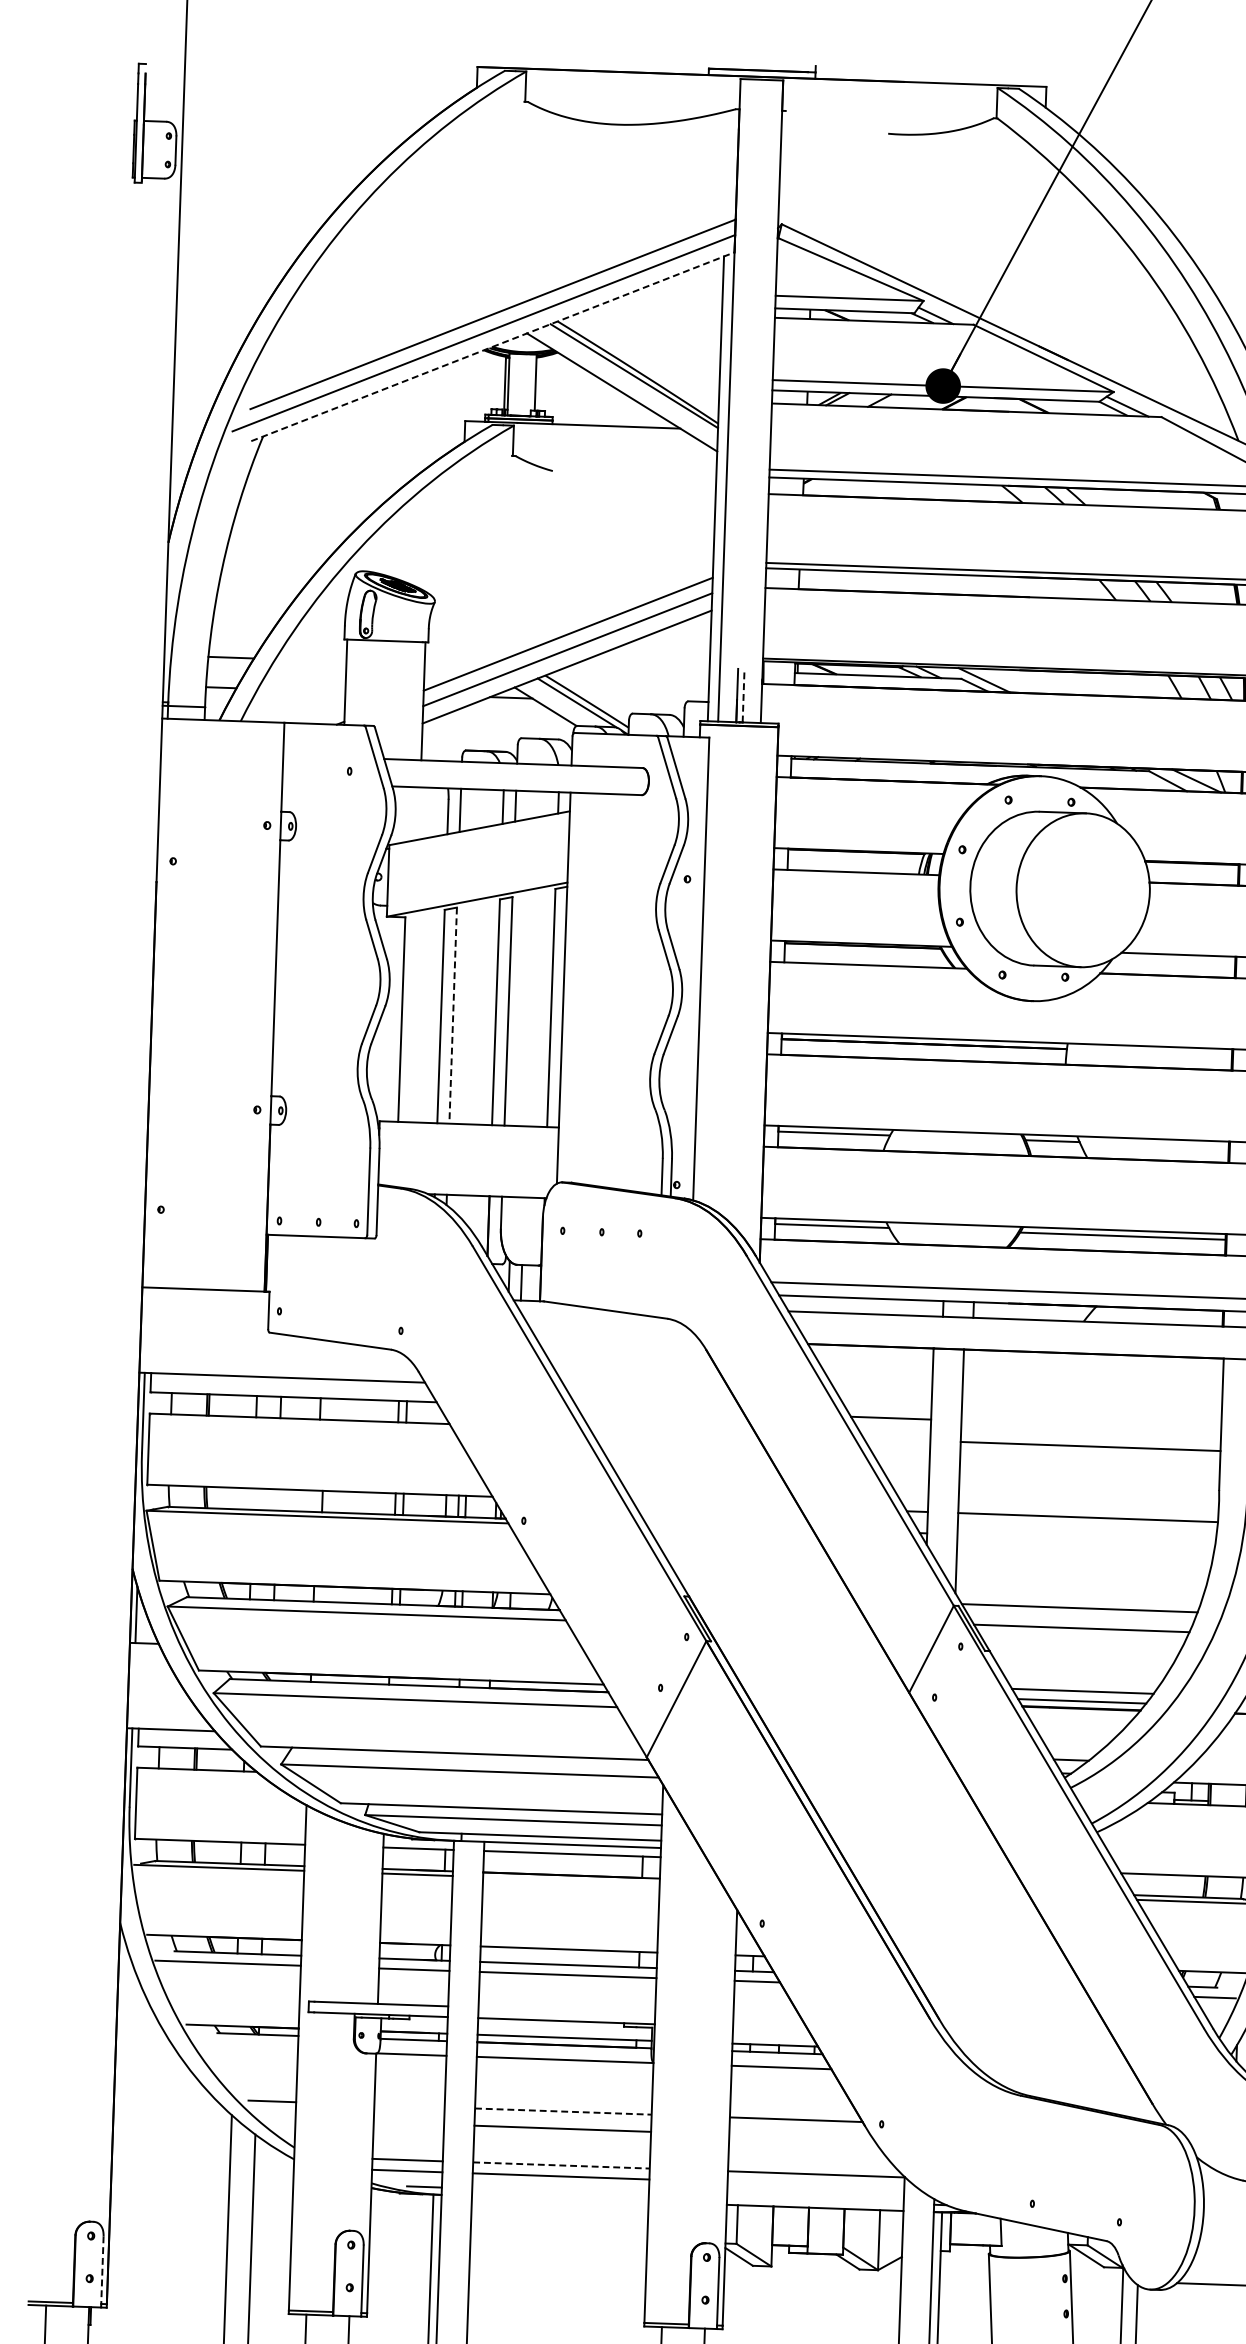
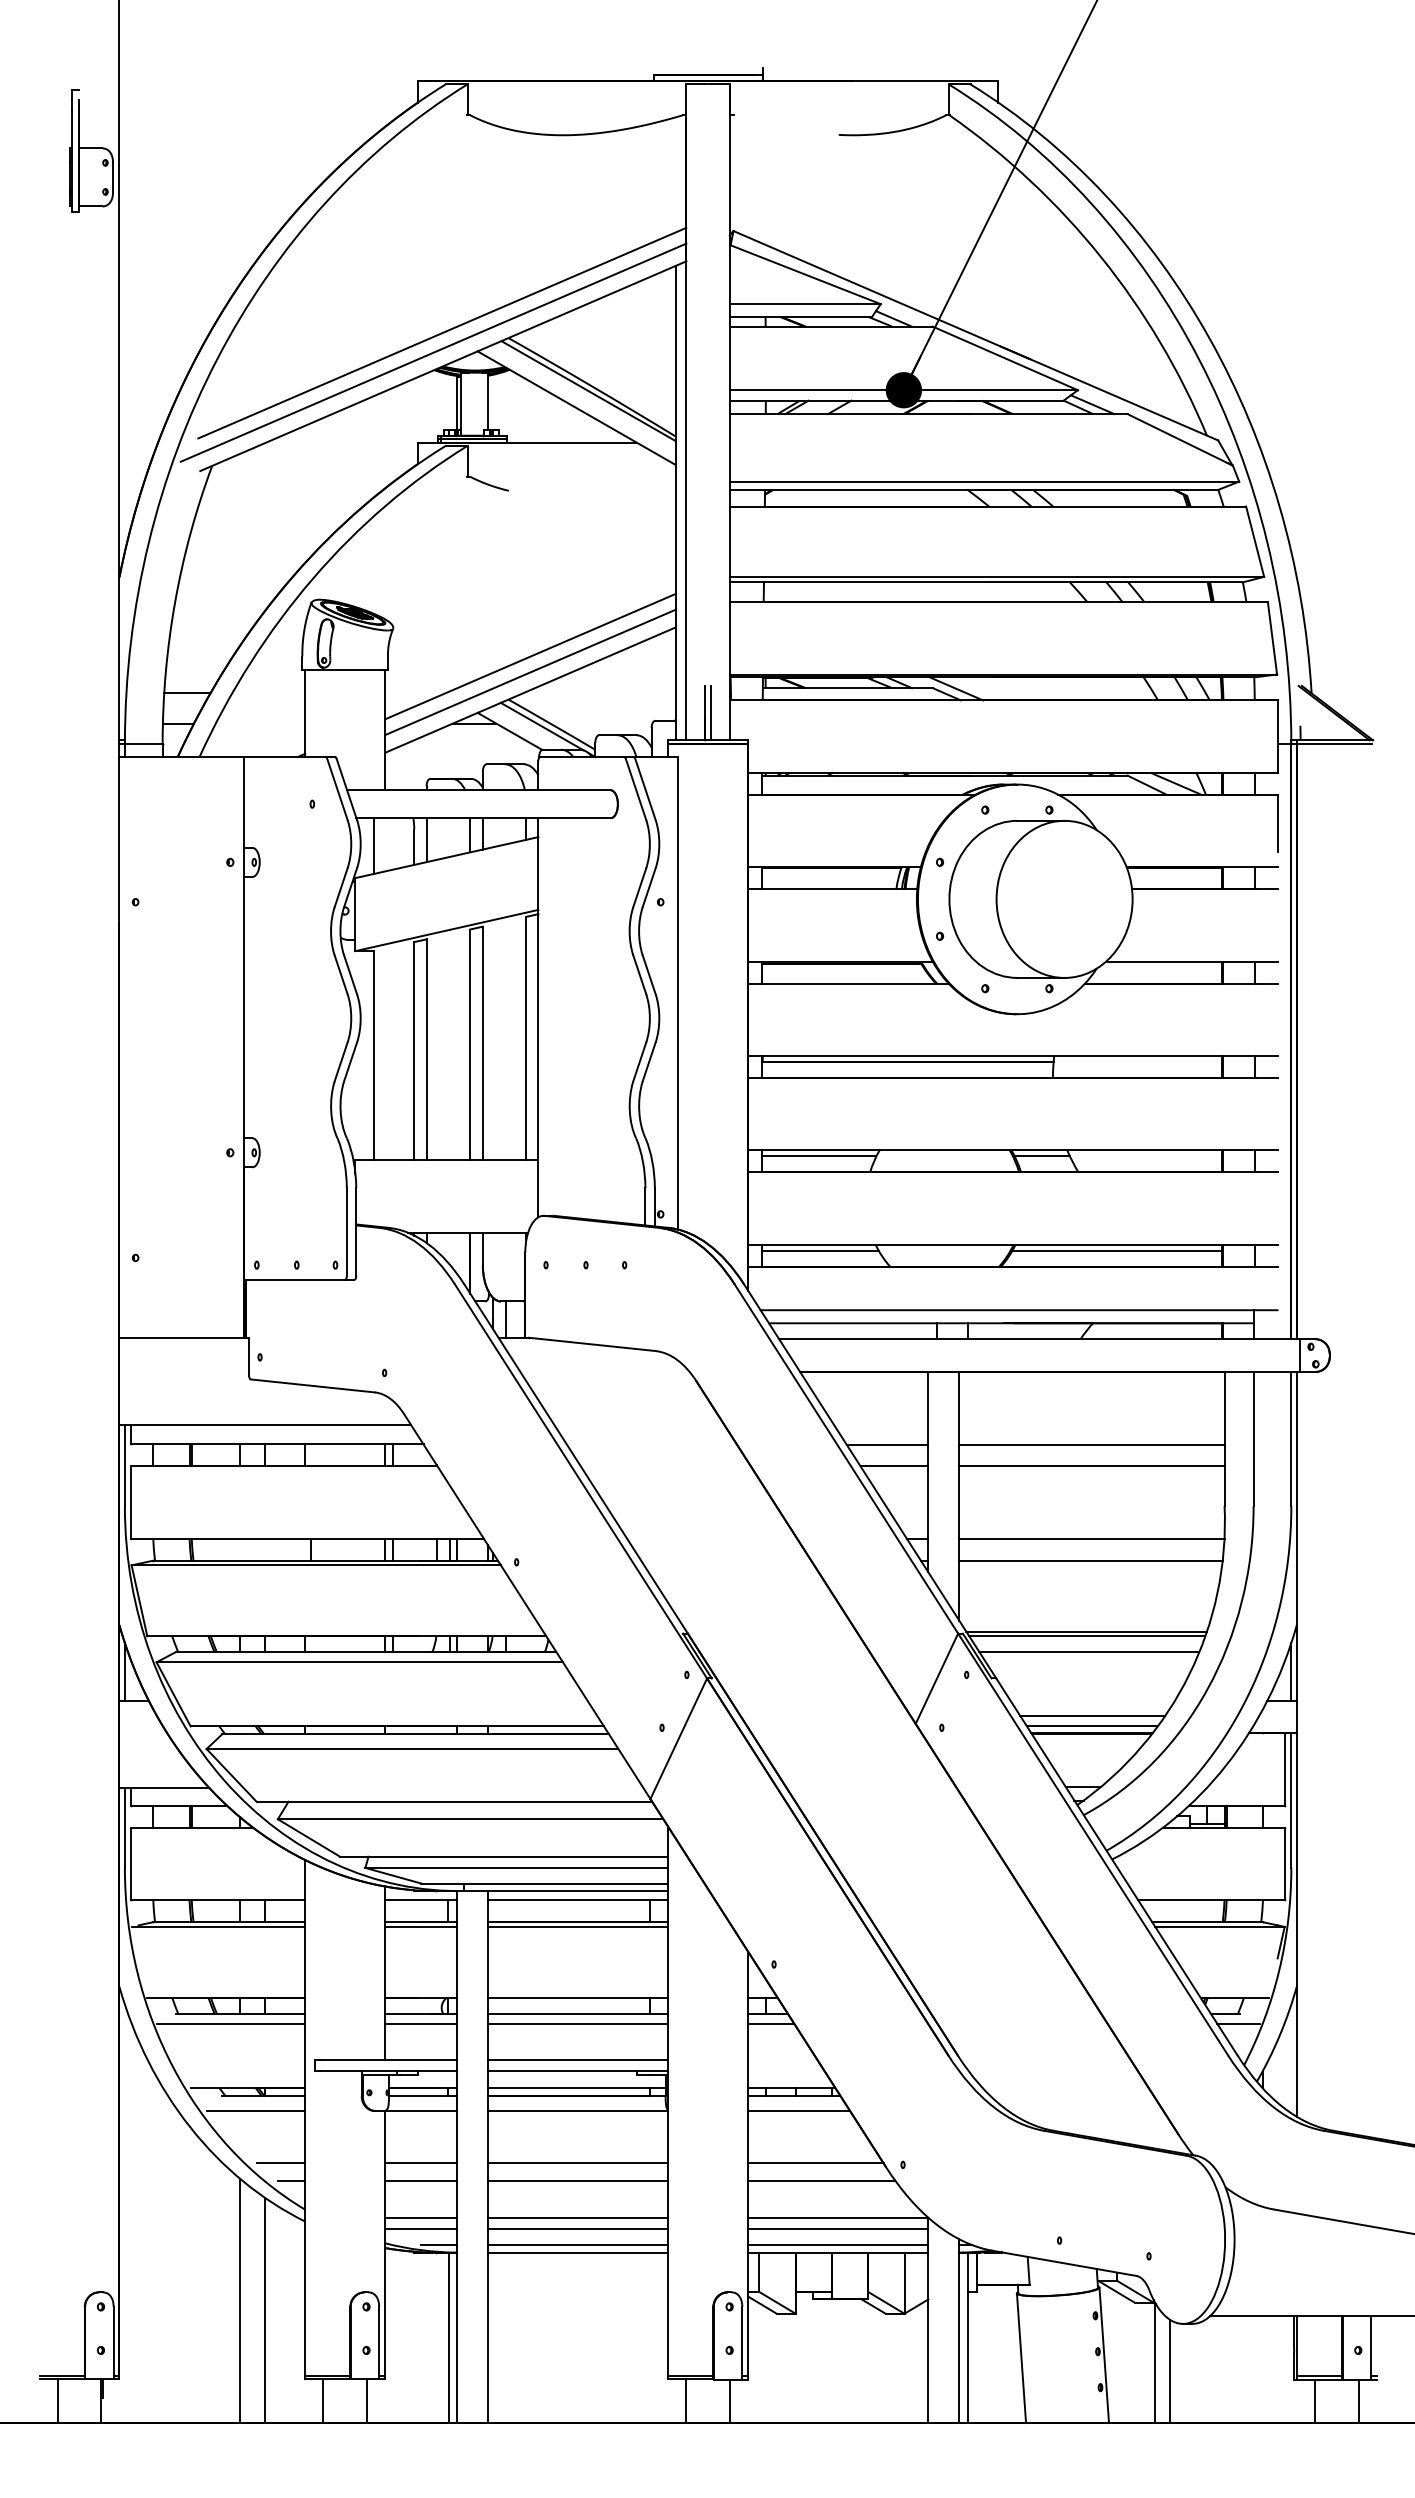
line: (493, 347) -> (443, 366), dashed -> solid
line: (743, 695) -> (711, 712), dashed -> solid
line: (409, 813) -> (374, 845), added
line: (453, 1016) -> (426, 1050), dashed -> solid
line: (1090, 1425) -> (1091, 1444), added
line: (897, 1439) -> (894, 1466), added
line: (1085, 1538) -> (1090, 1560), added
line: (1080, 1613) -> (1087, 1636), added
line: (570, 1879) -> (577, 1926), added
line: (566, 2010) -> (577, 2060), added
line: (249, 2048) -> (255, 2110), added
line: (409, 2106) -> (420, 2163), added
line: (563, 2111) -> (578, 2163), dashed -> solid
line: (282, 2118) -> (291, 2180), added
line: (408, 2123) -> (420, 2180), added
line: (801, 2136) -> (821, 2180), added
line: (561, 2165) -> (578, 2218), dashed -> solid
line: (816, 2185) -> (838, 2229), added
line: (560, 2192) -> (577, 2245), added
line: (559, 2199) -> (577, 2252), added
line: (815, 2201) -> (838, 2245), added
line: (102, 2272) -> (113, 2343), dashed -> solid

